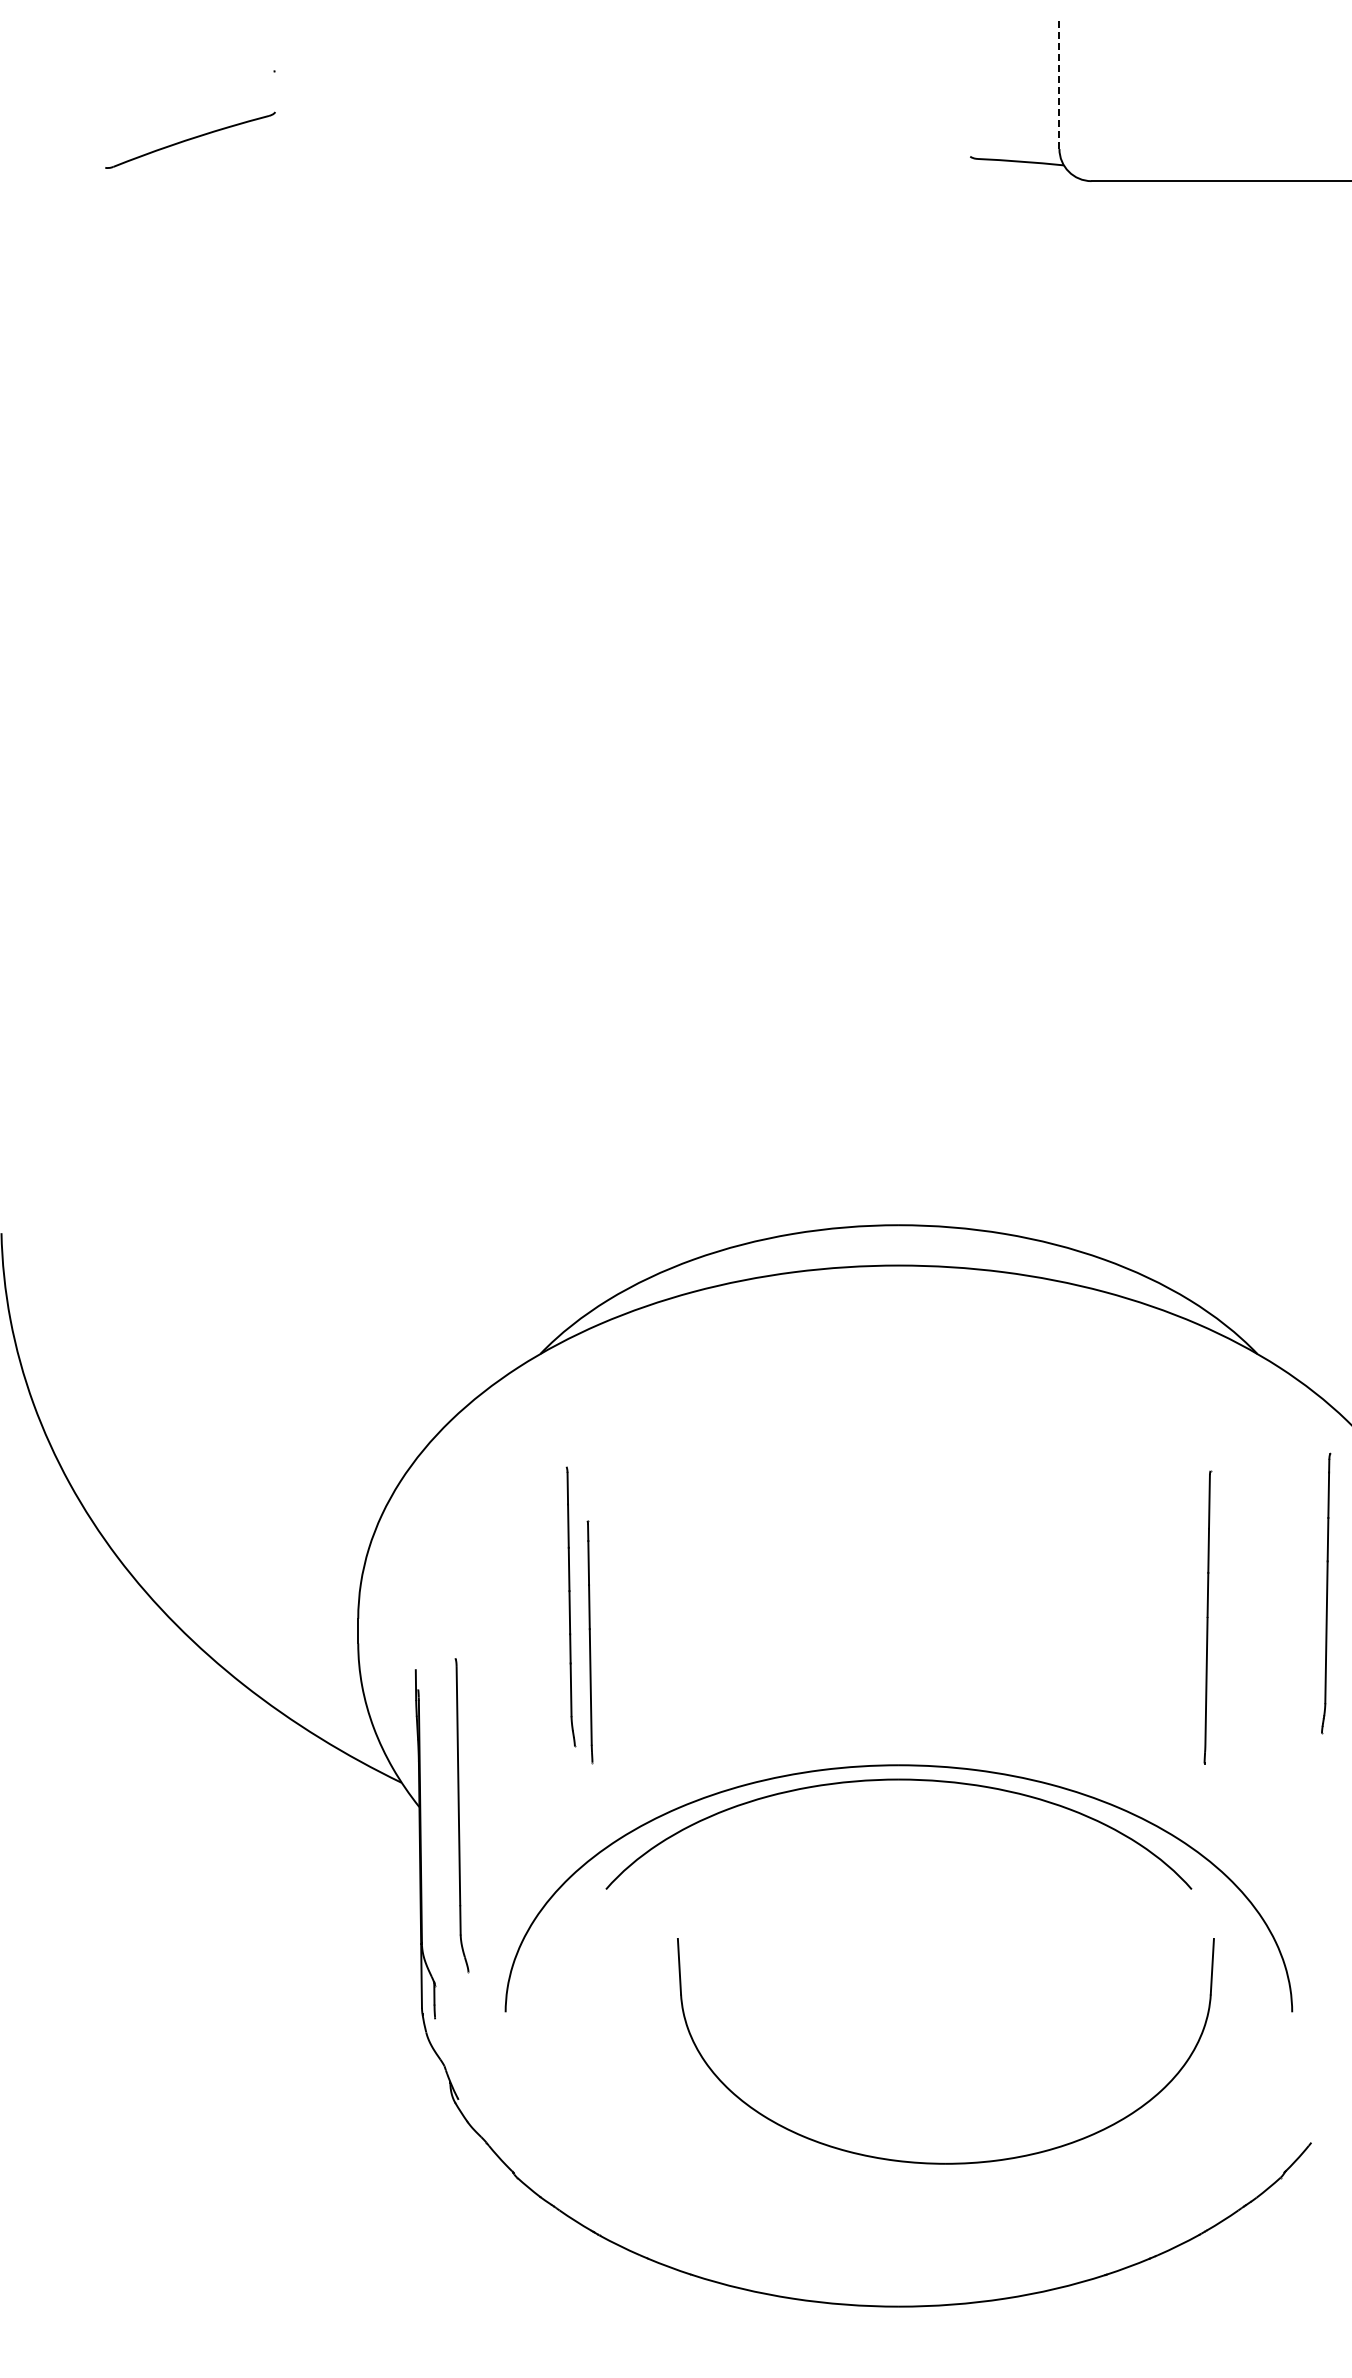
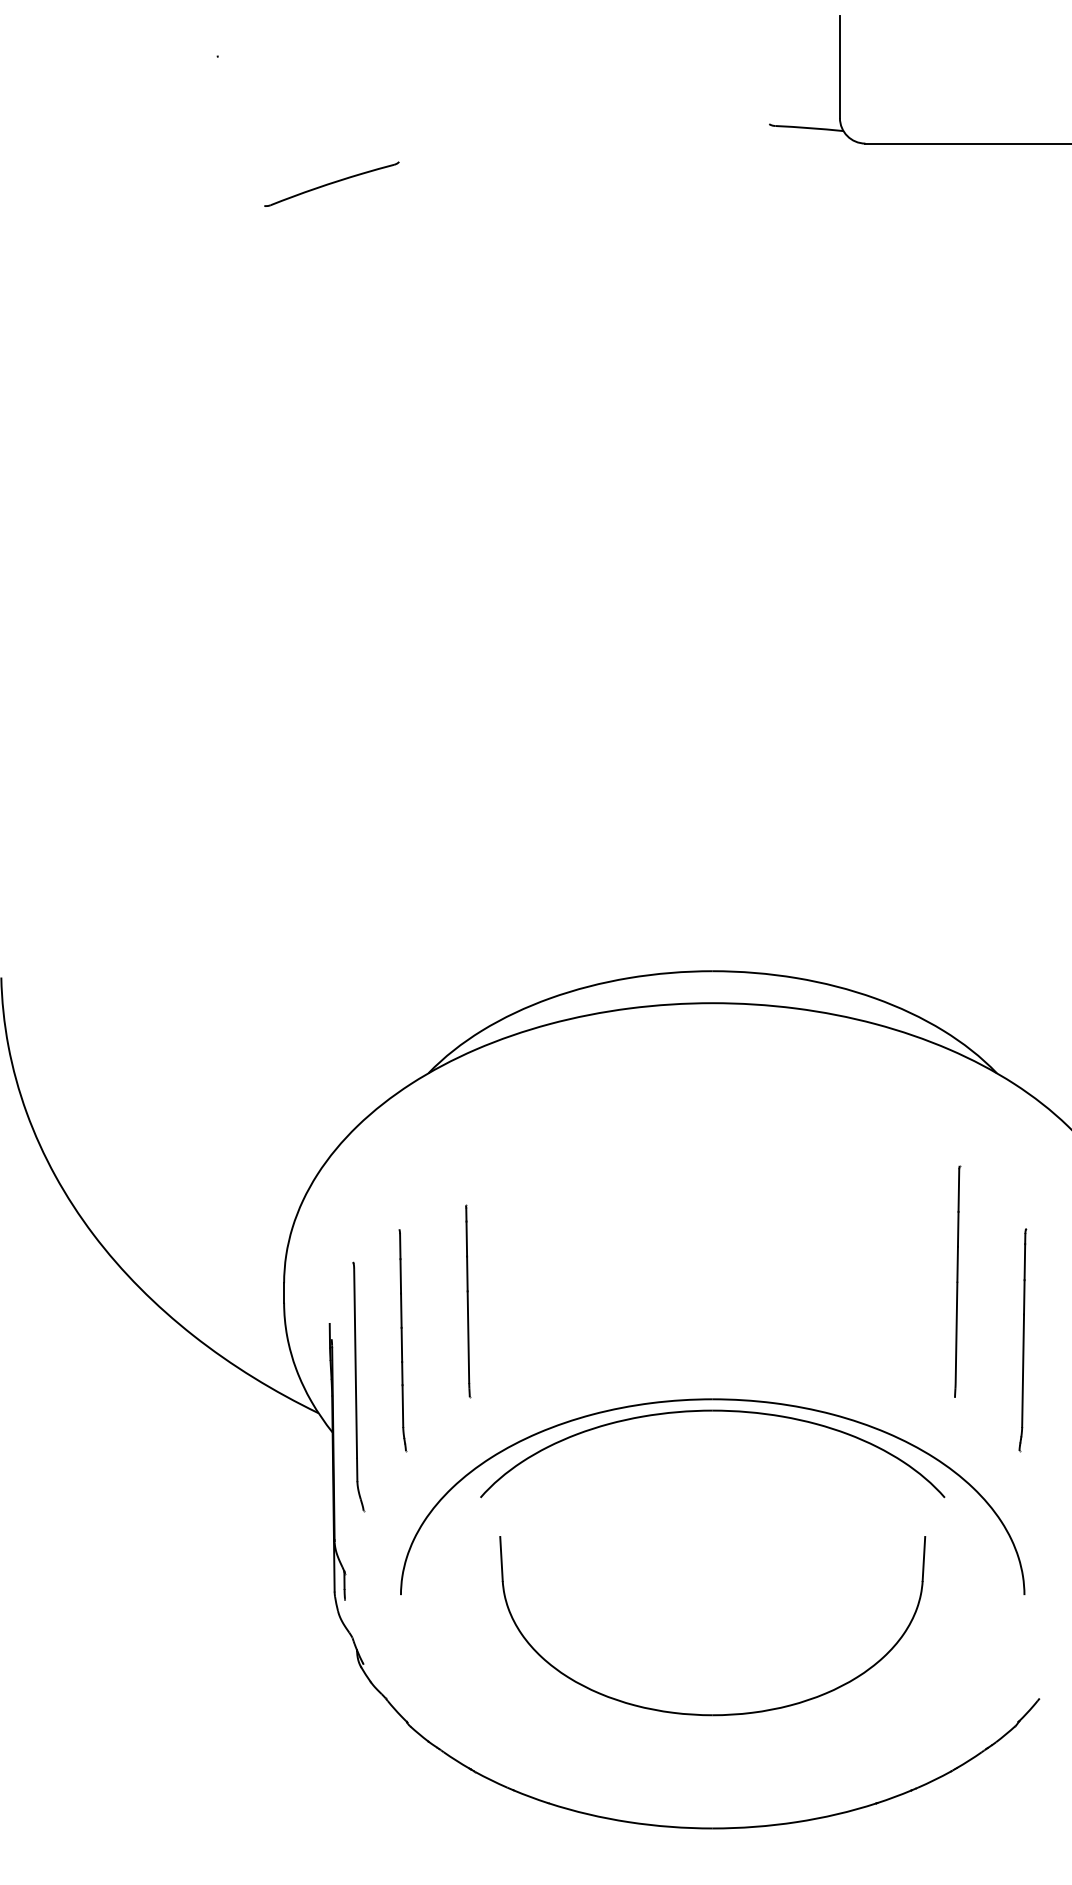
line: (1059, 85) -> (840, 67), dashed -> solid
part: (190, 139) -> (331, 183), moved
part: (1326, 1593) -> (1023, 1340), moved
part: (570, 1606) -> (402, 1340), moved
part: (461, 1815) -> (358, 1386), moved
part: (945, 2162) -> (712, 1714), moved

